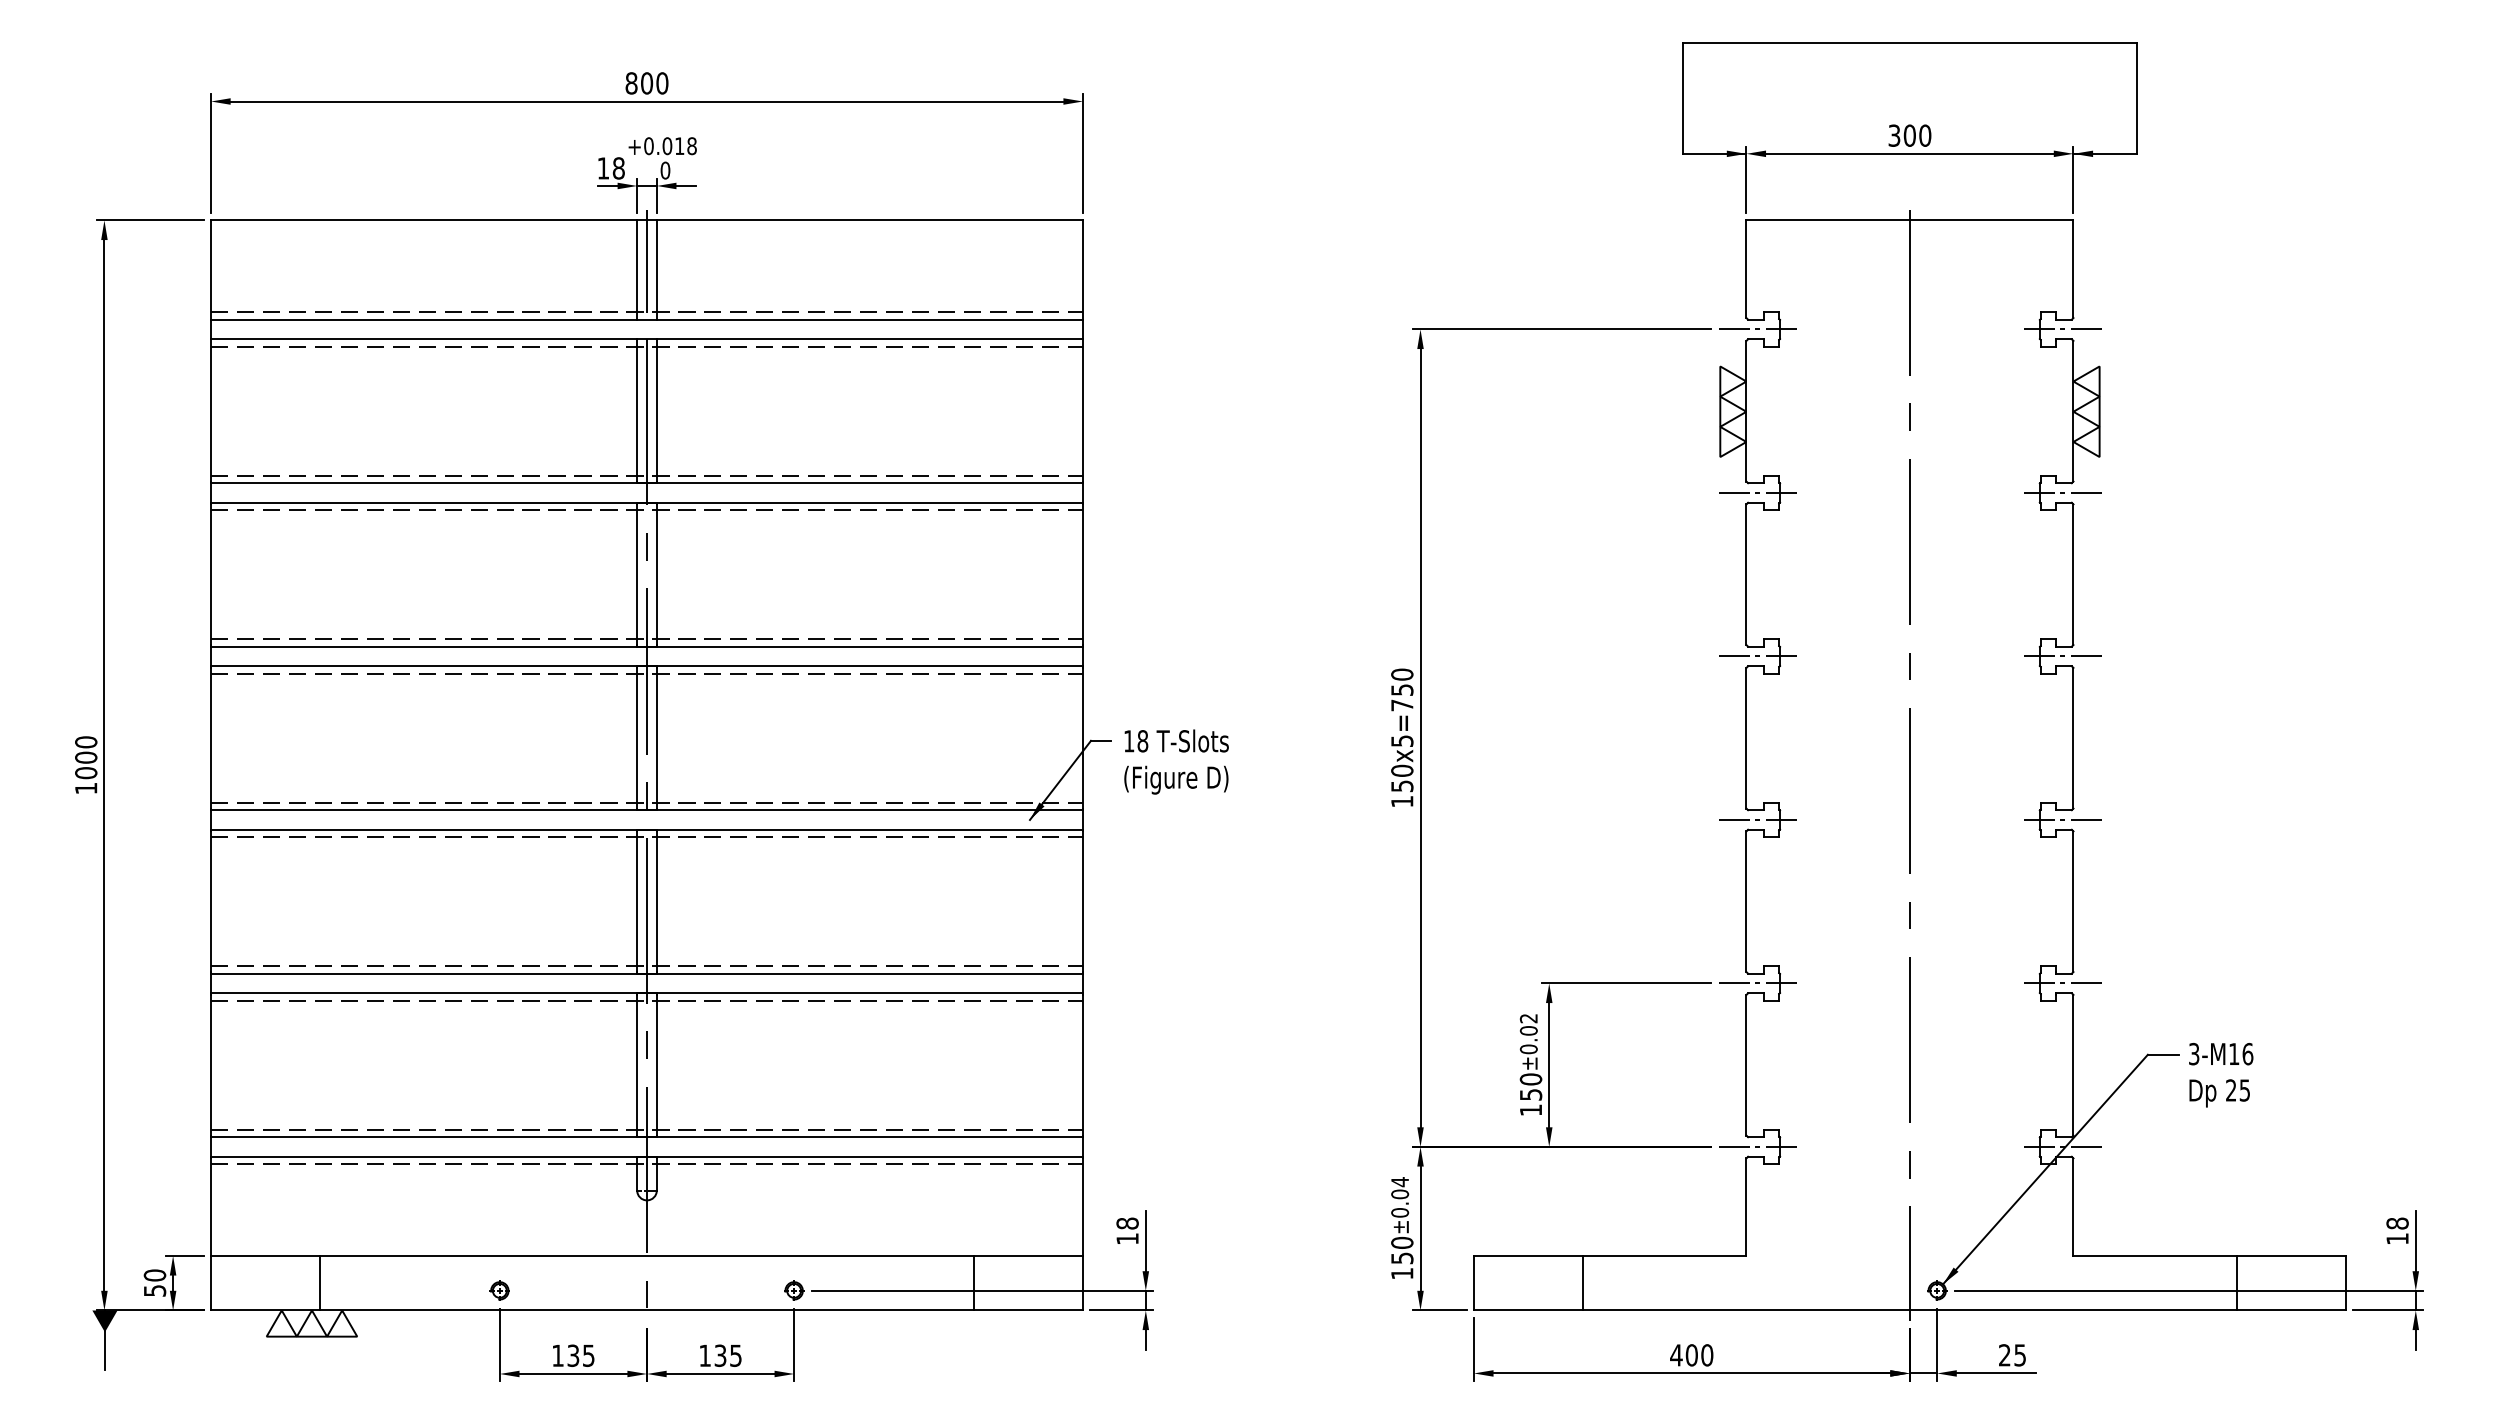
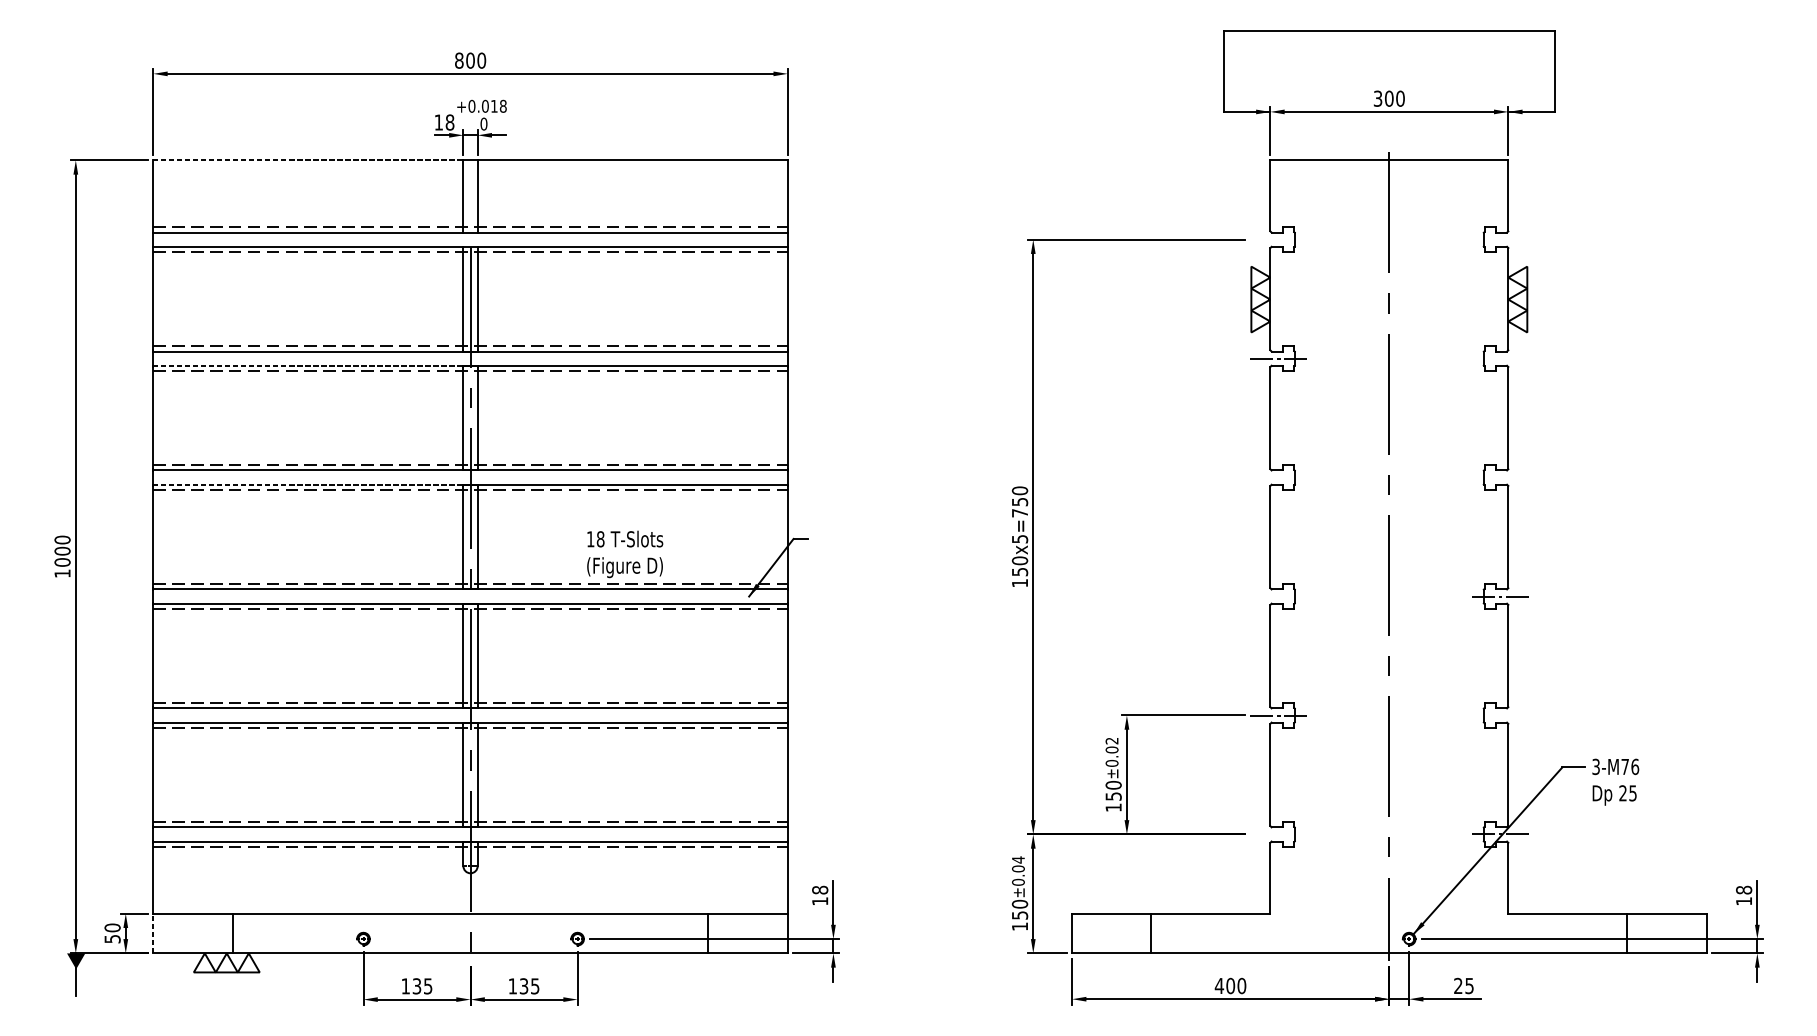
line: (424, 220) -> (308, 160), solid -> dashed
line: (647, 269) -> (470, 196), removed
line: (1757, 329) -> (1278, 239), removed
line: (2062, 329) -> (1500, 239), removed
line: (2062, 492) -> (1500, 358), removed
line: (424, 502) -> (308, 365), solid -> dashed
line: (1757, 656) -> (1278, 477), removed
line: (2062, 656) -> (1500, 477), removed
line: (424, 666) -> (308, 484), solid -> dashed
text: (1176, 761) -> (625, 554), moved
line: (1757, 819) -> (1278, 596), removed
line: (2062, 983) -> (1500, 715), removed
text: (2234, 1053) -> (1625, 766), 3-M16 -> 3-M76
line: (1757, 1146) -> (1278, 834), removed
line: (211, 1282) -> (153, 933), solid -> dashed

